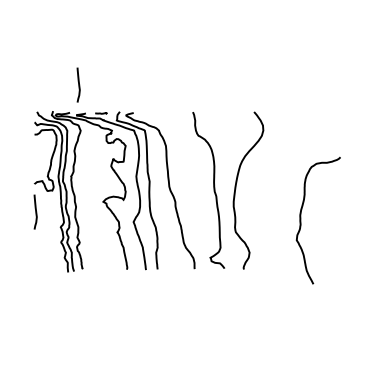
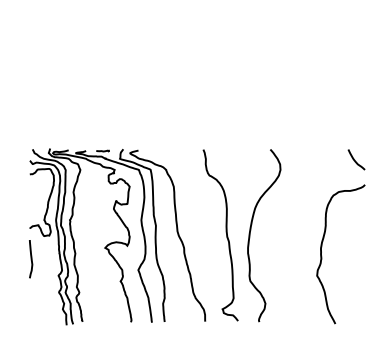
curve: (78, 84) -> (77, 119), removed
curve: (331, 121) -> (355, 159), added
curve: (301, 220) -> (322, 254), moved

